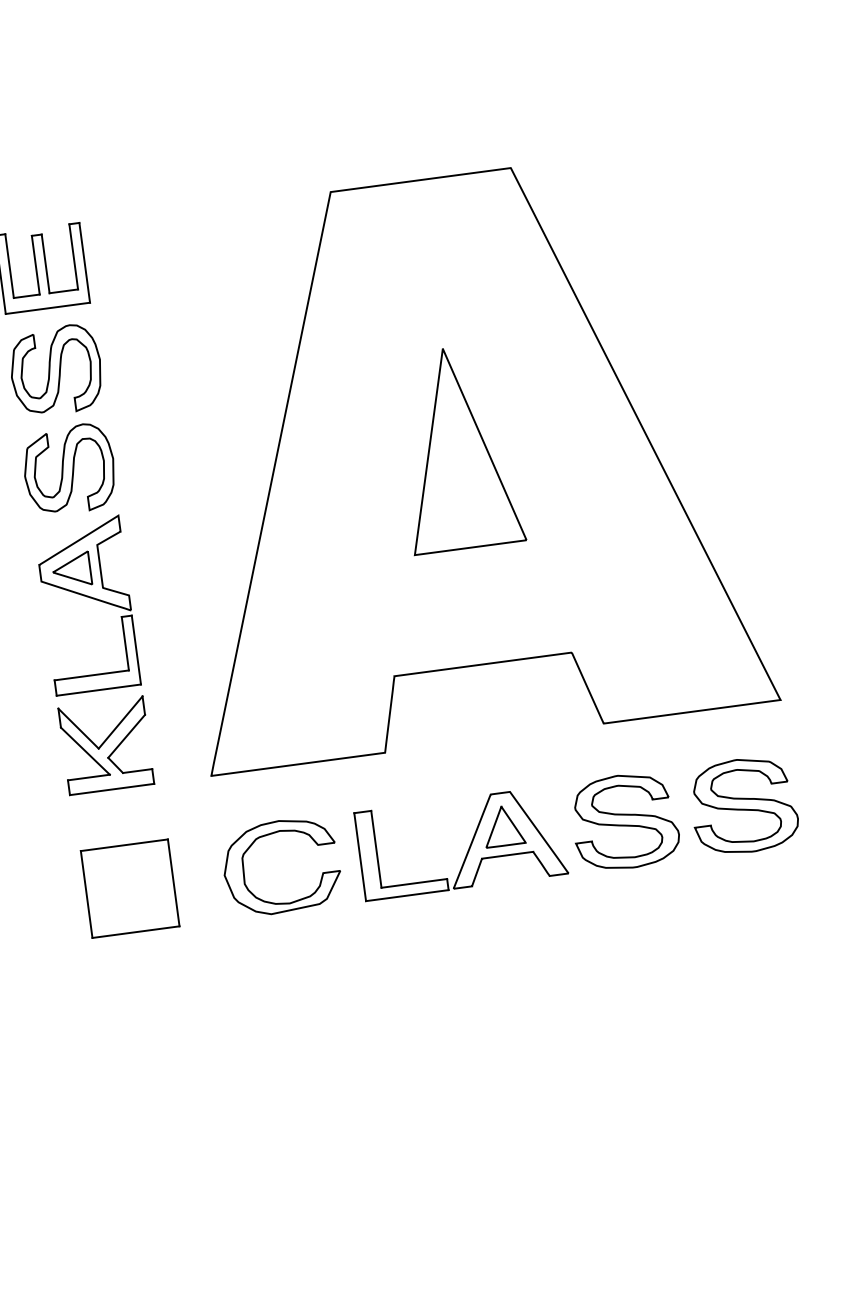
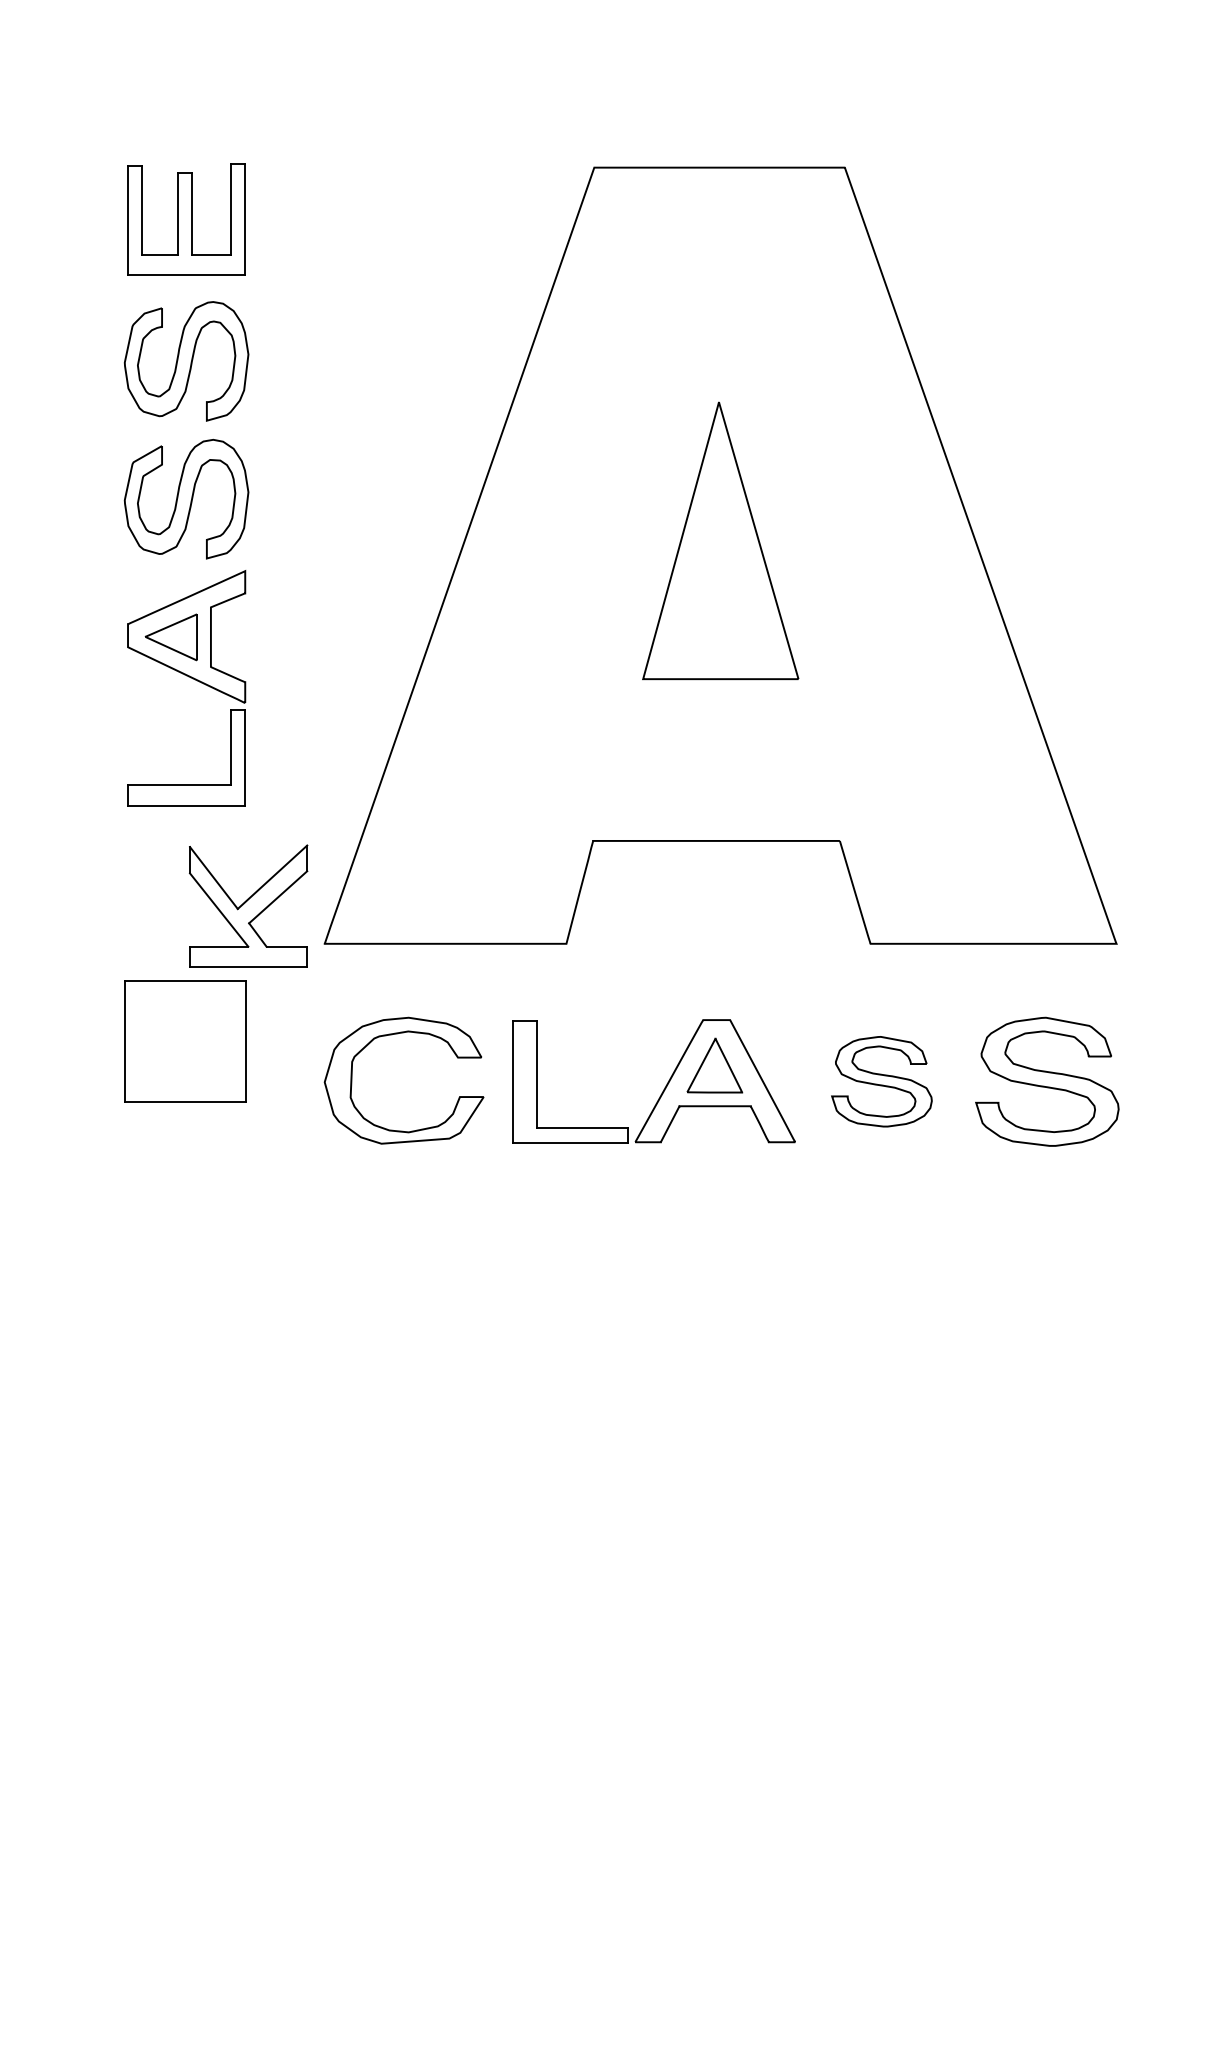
part: (106, 745) -> (248, 905), moved
part: (624, 821) -> (881, 1081), size x0.7
part: (130, 888) -> (185, 1041), moved

